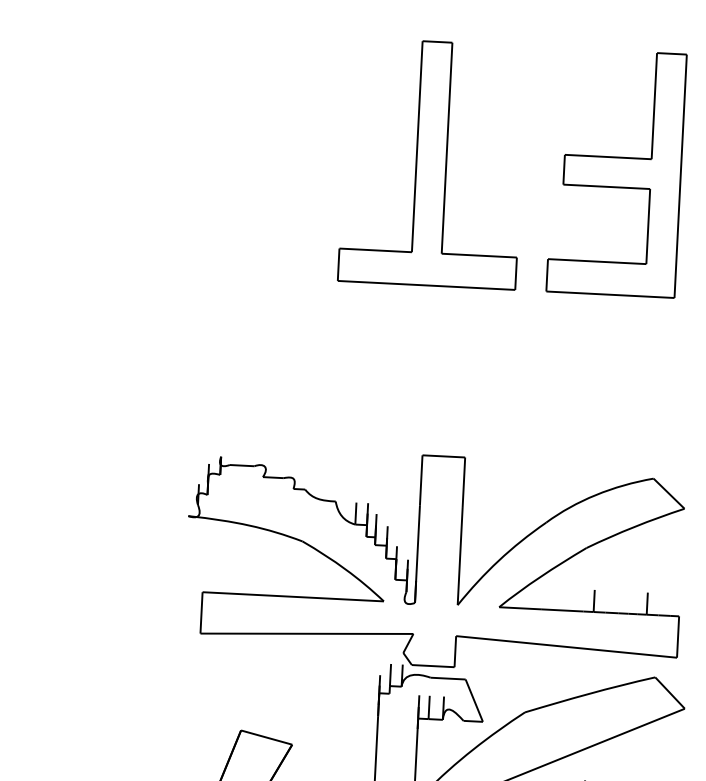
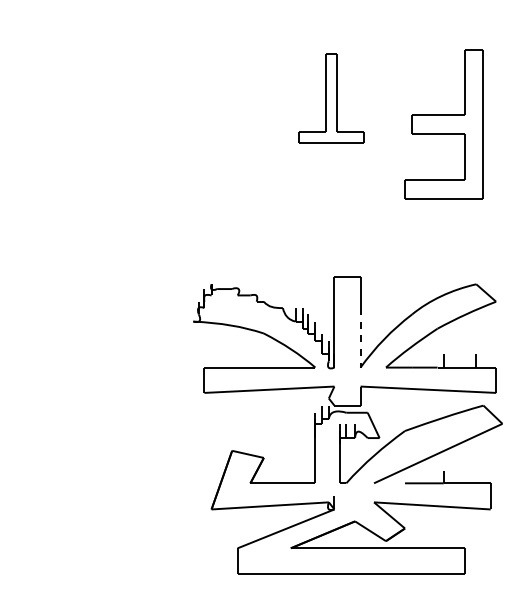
part: (432, 163) -> (331, 98), size x0.6
part: (615, 172) -> (443, 124), moved
line: (460, 555) -> (360, 337), solid -> dashed

